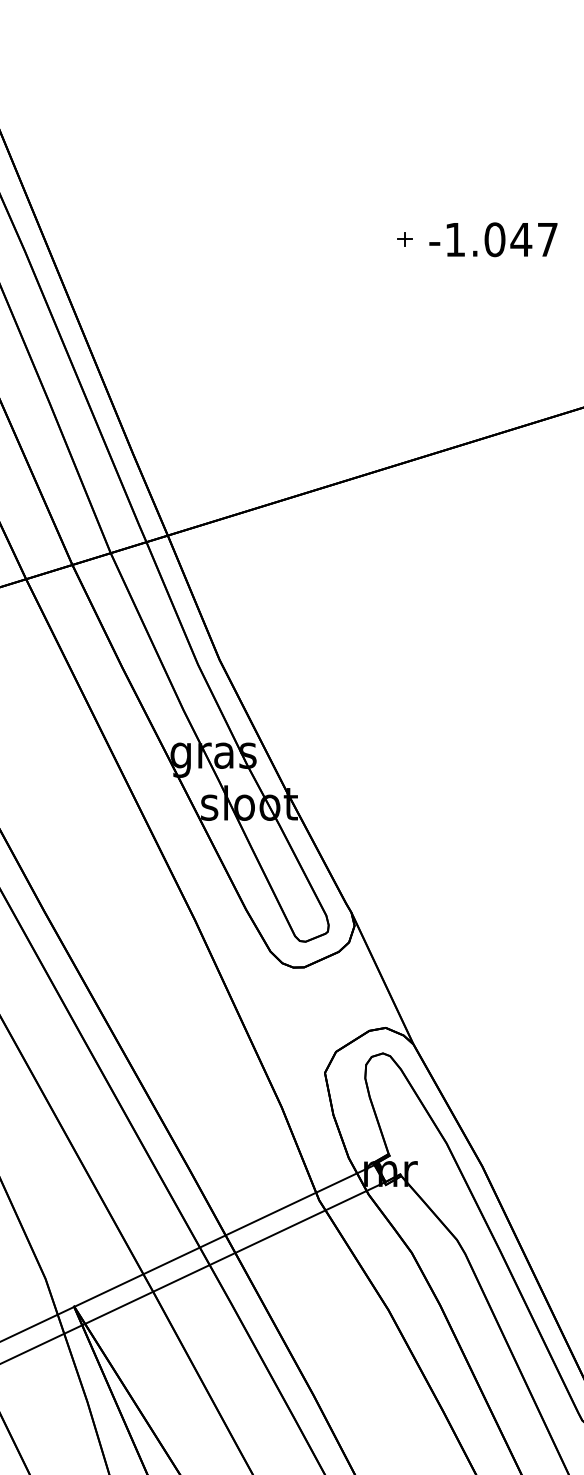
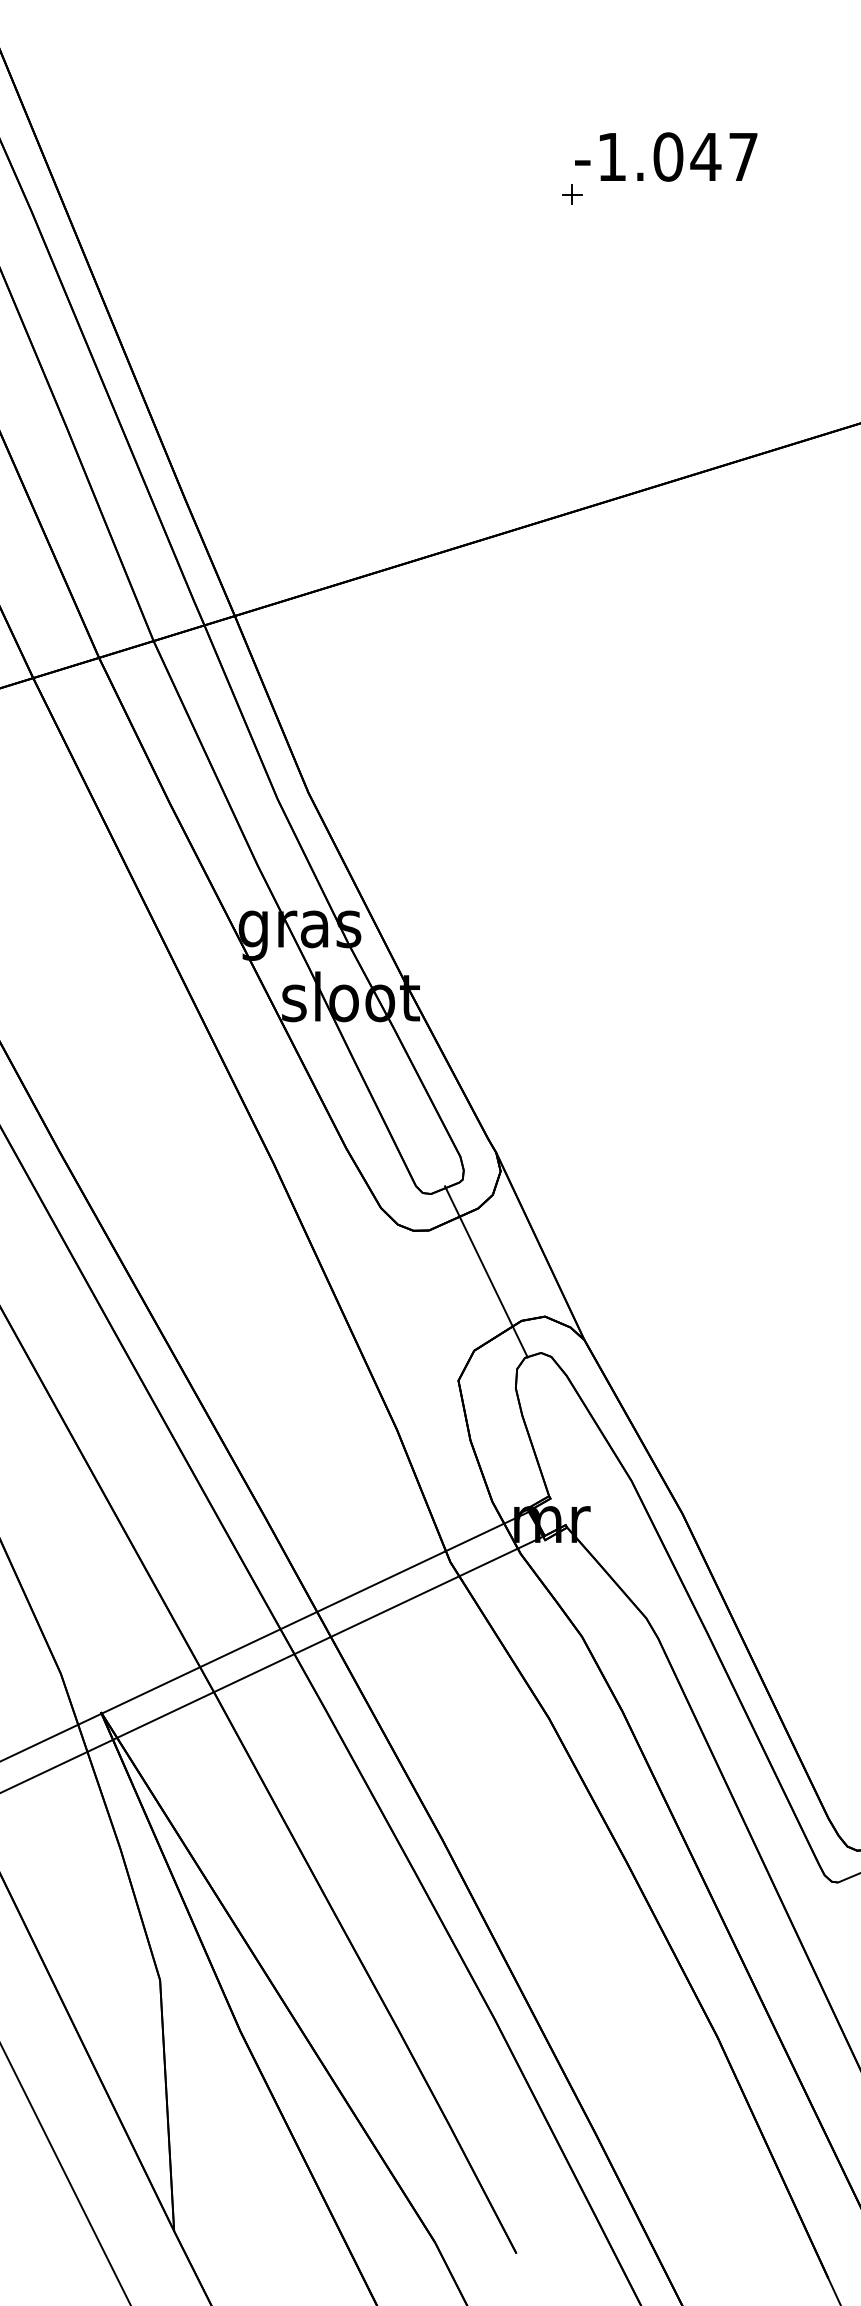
text: (493, 239) -> (666, 156), moved
line: (344, 996) -> (486, 1271), added

